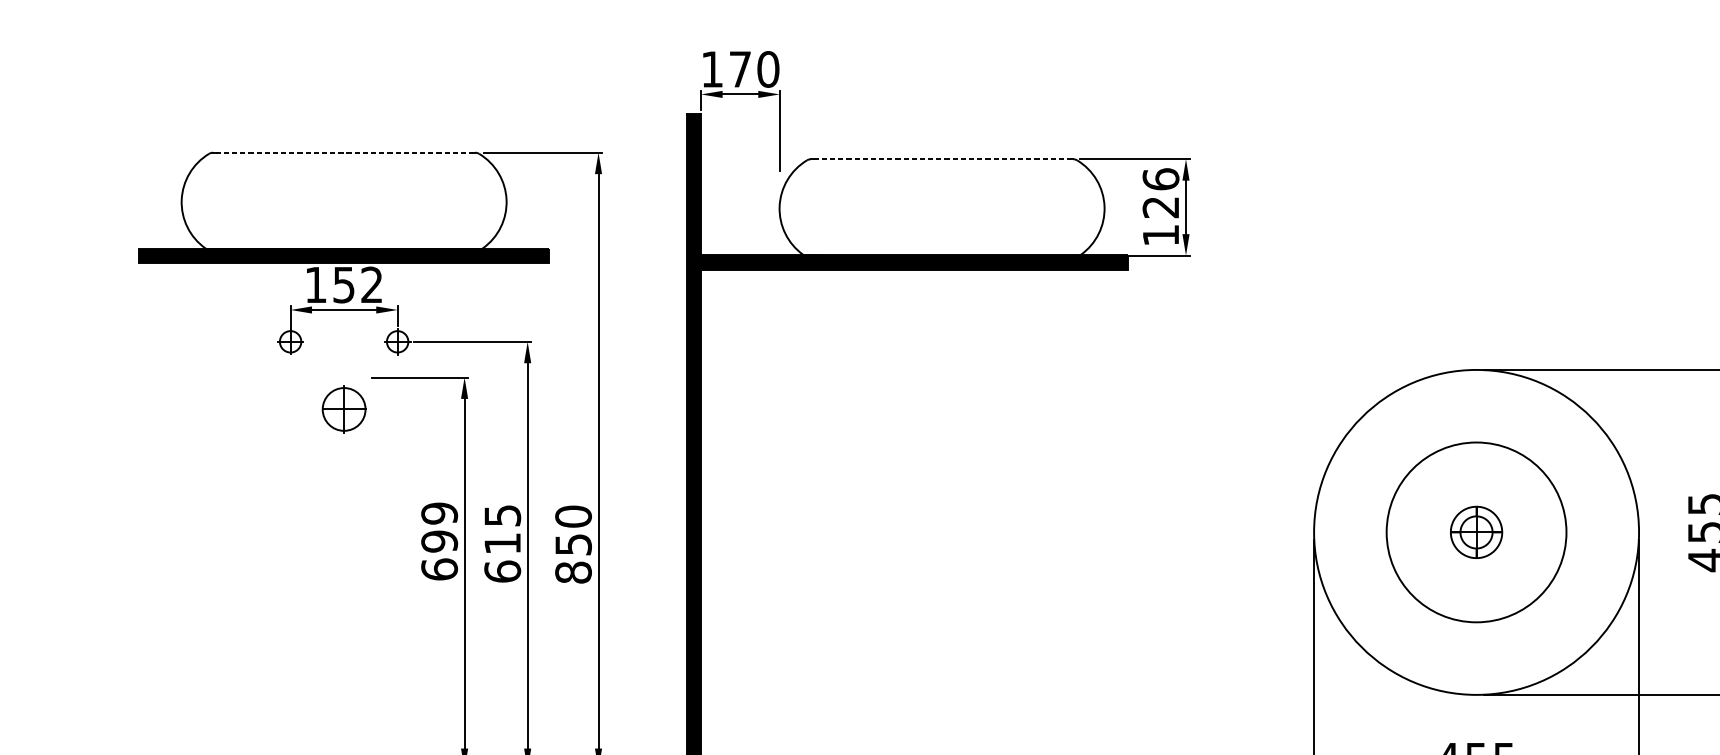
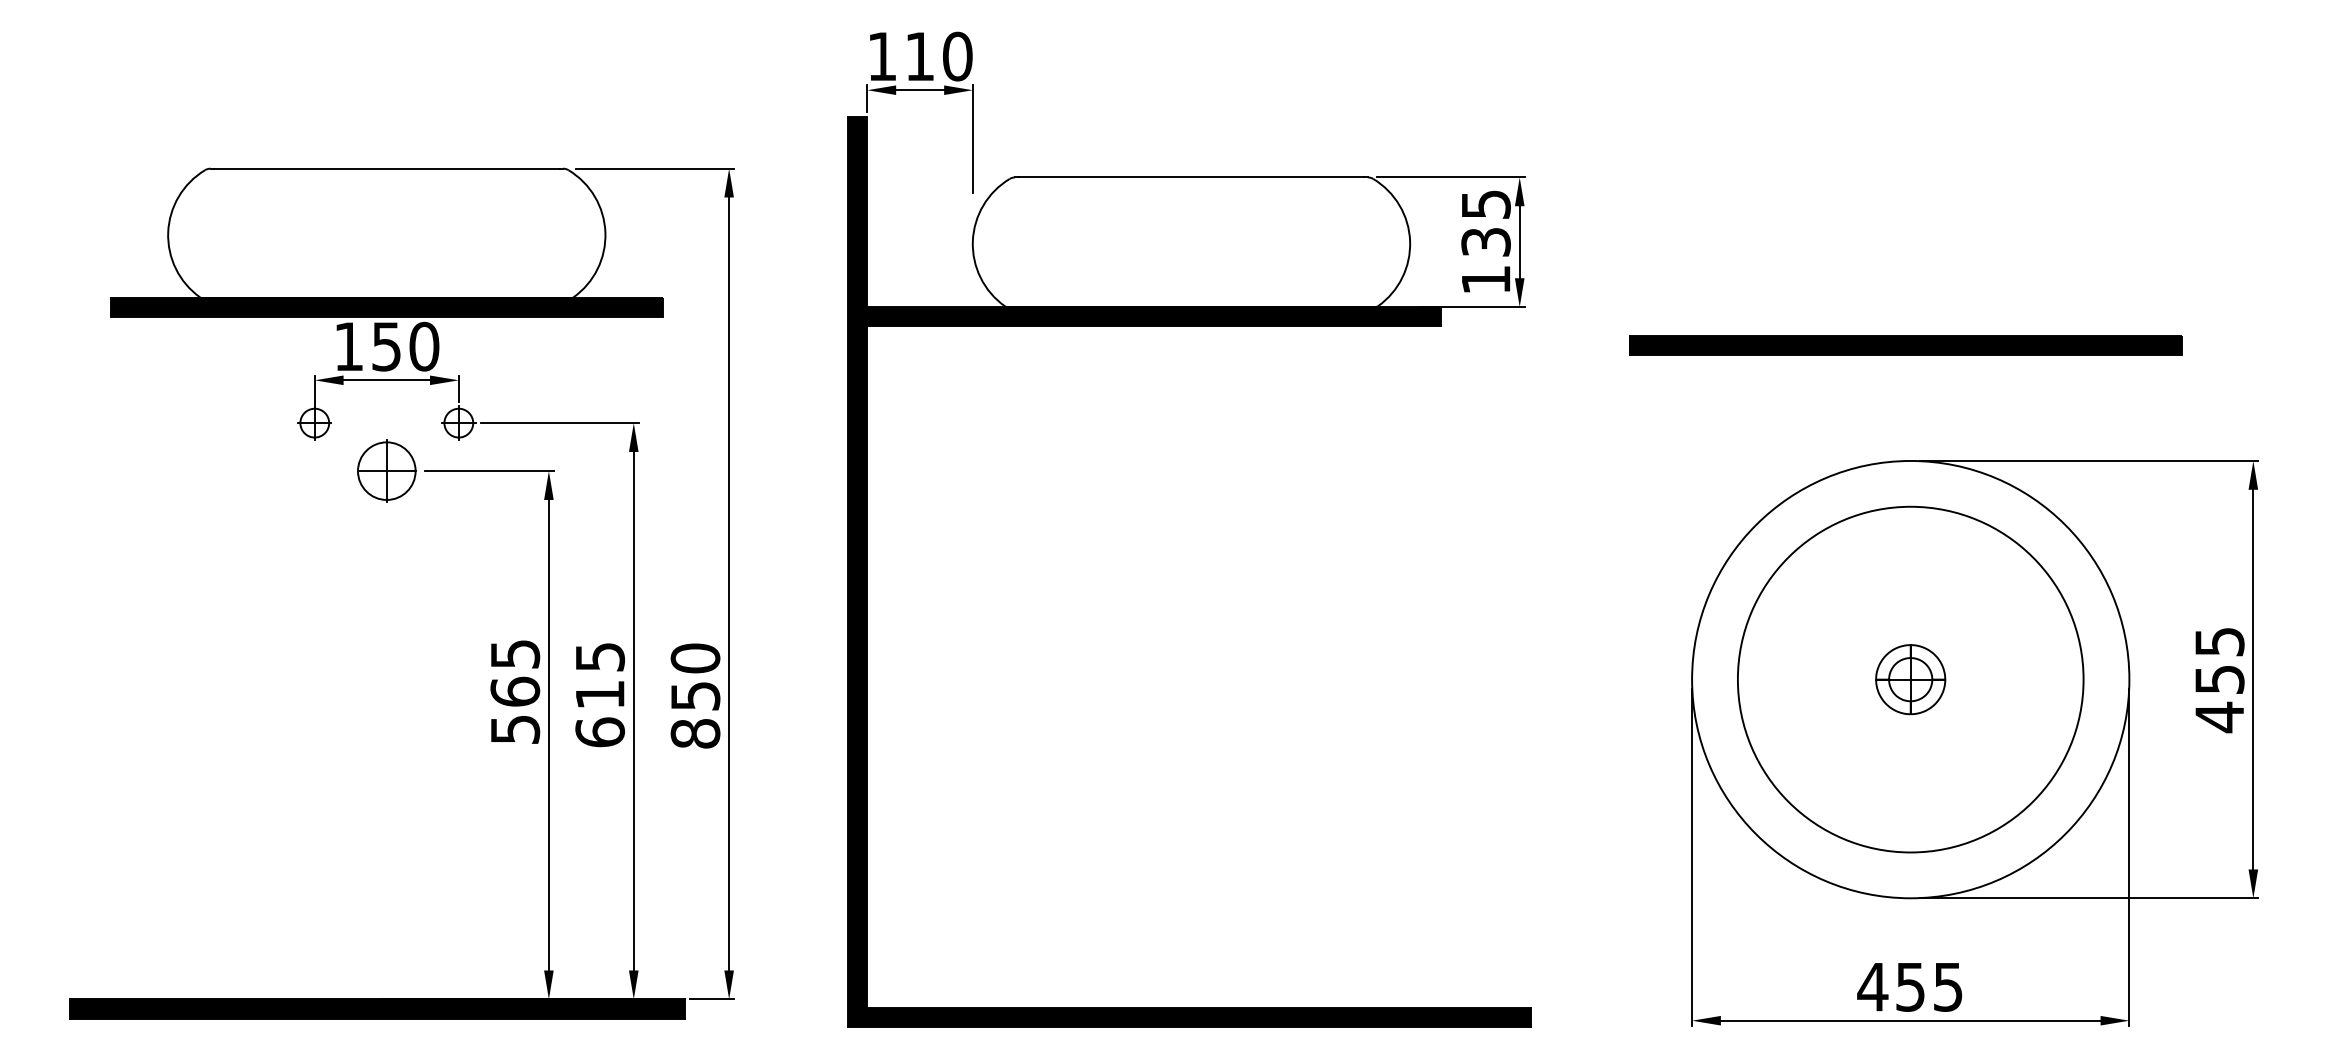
text: (739, 69) -> (919, 56), 170 -> 110
line: (343, 152) -> (386, 168), dashed -> solid
line: (942, 159) -> (1191, 177), dashed -> solid
text: (1160, 192) -> (1485, 222), 126 -> 135
text: (372, 284) -> (424, 346), 152 -> 150
part: (1472, 284) -> (1905, 345), added
part: (343, 408) -> (386, 470), moved
circle: (1476, 532) -> (1910, 679), size x1.43
text: (439, 541) -> (515, 691), 699 -> 565

